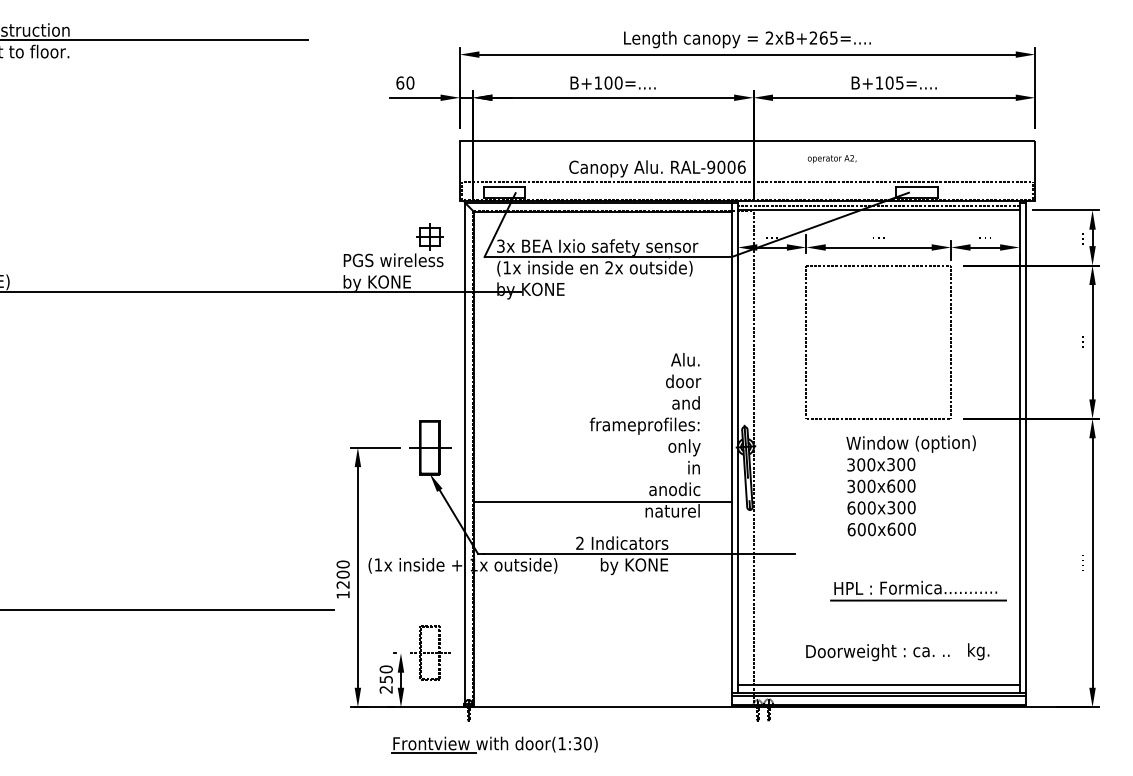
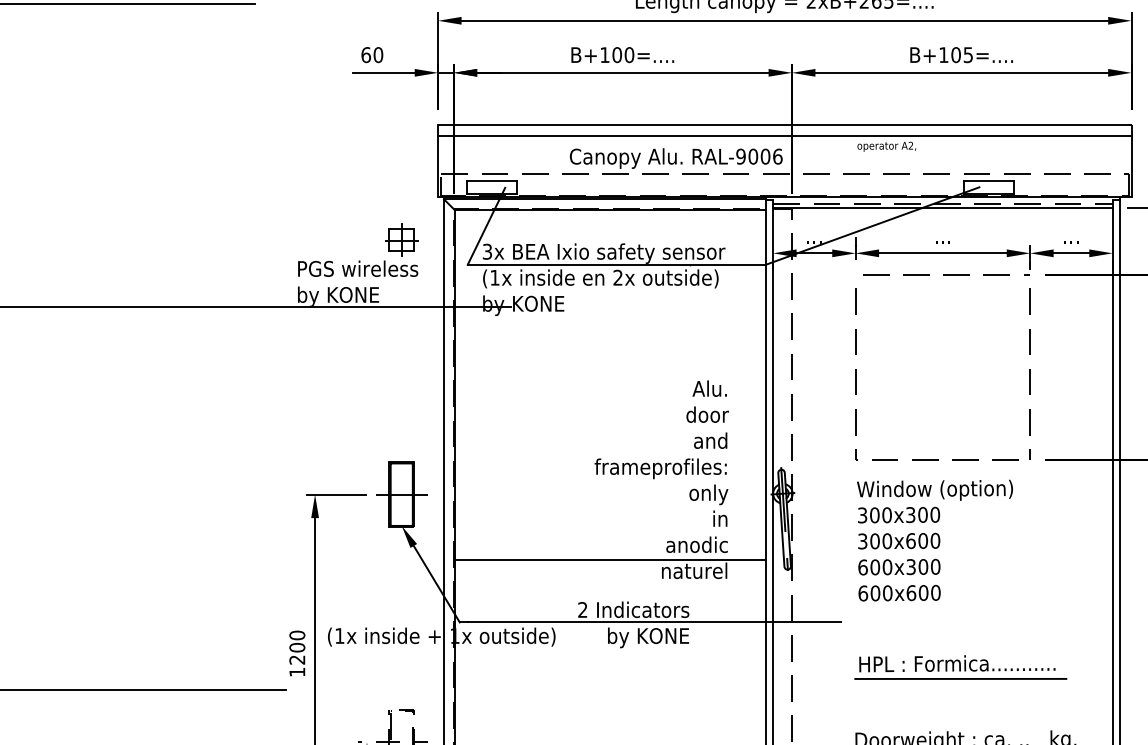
line: (747, 150) -> (784, 136), added
text: (910, 485) -> (934, 540), moved
part: (918, 590) -> (960, 666), moved

